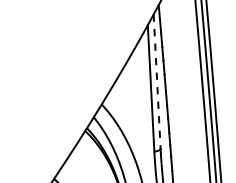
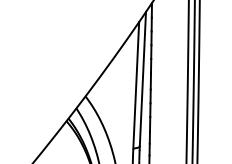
line: (157, 82) -> (143, 79), dashed -> solid

